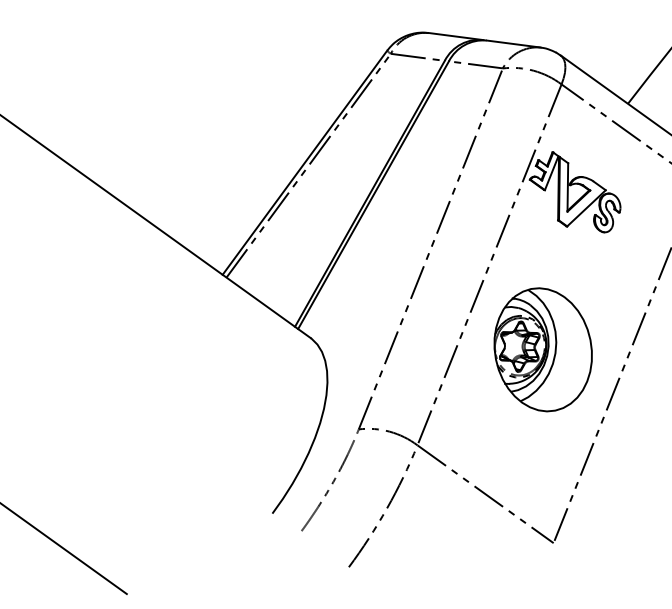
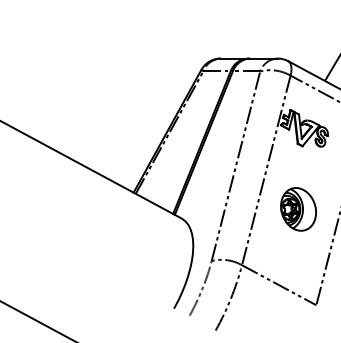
part: (542, 350) -> (298, 209), size x0.7

